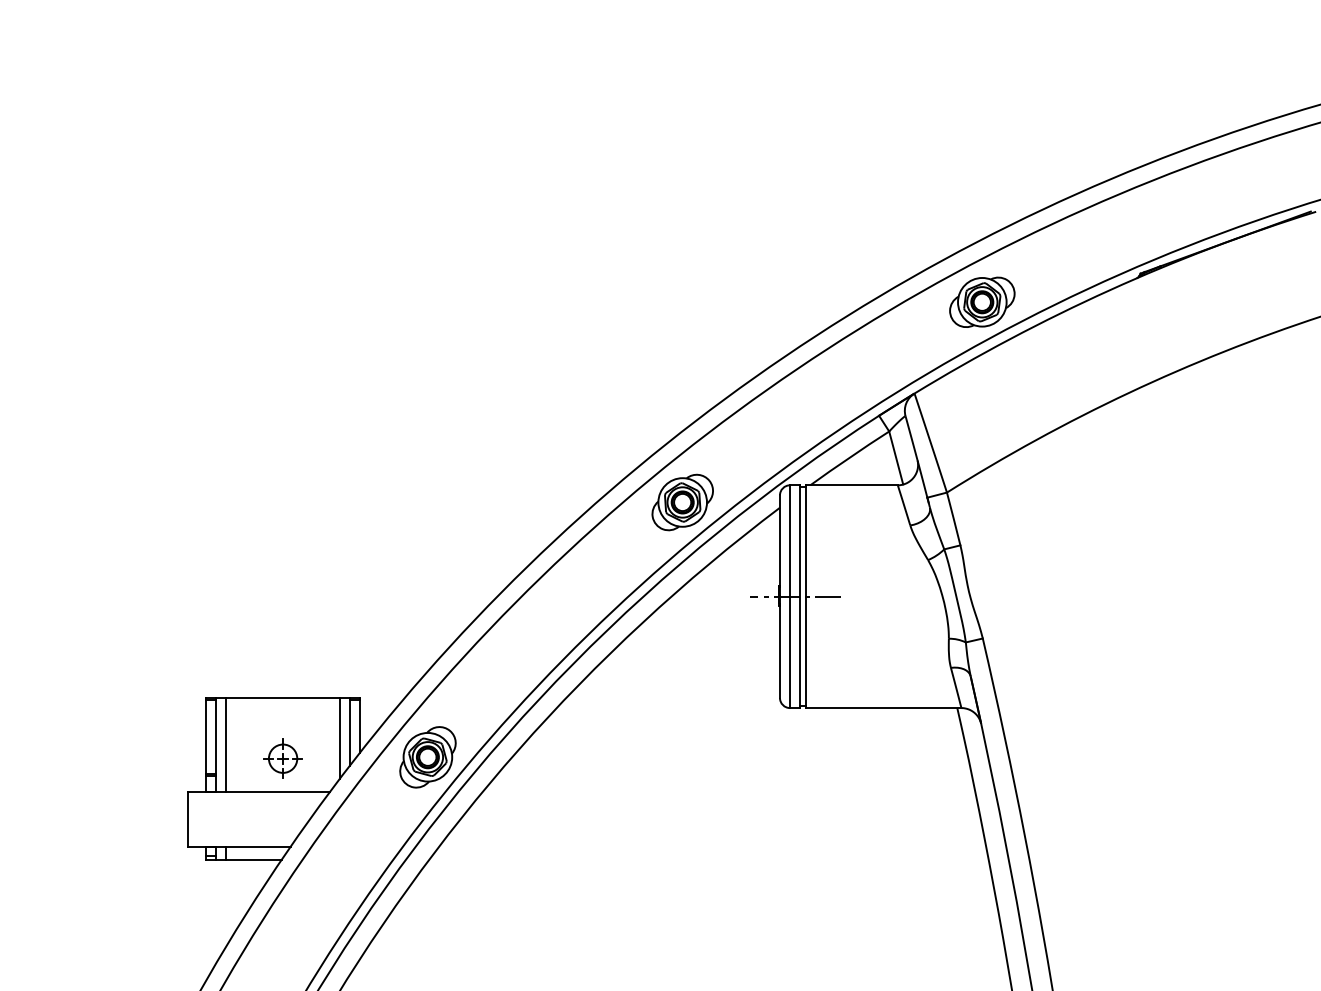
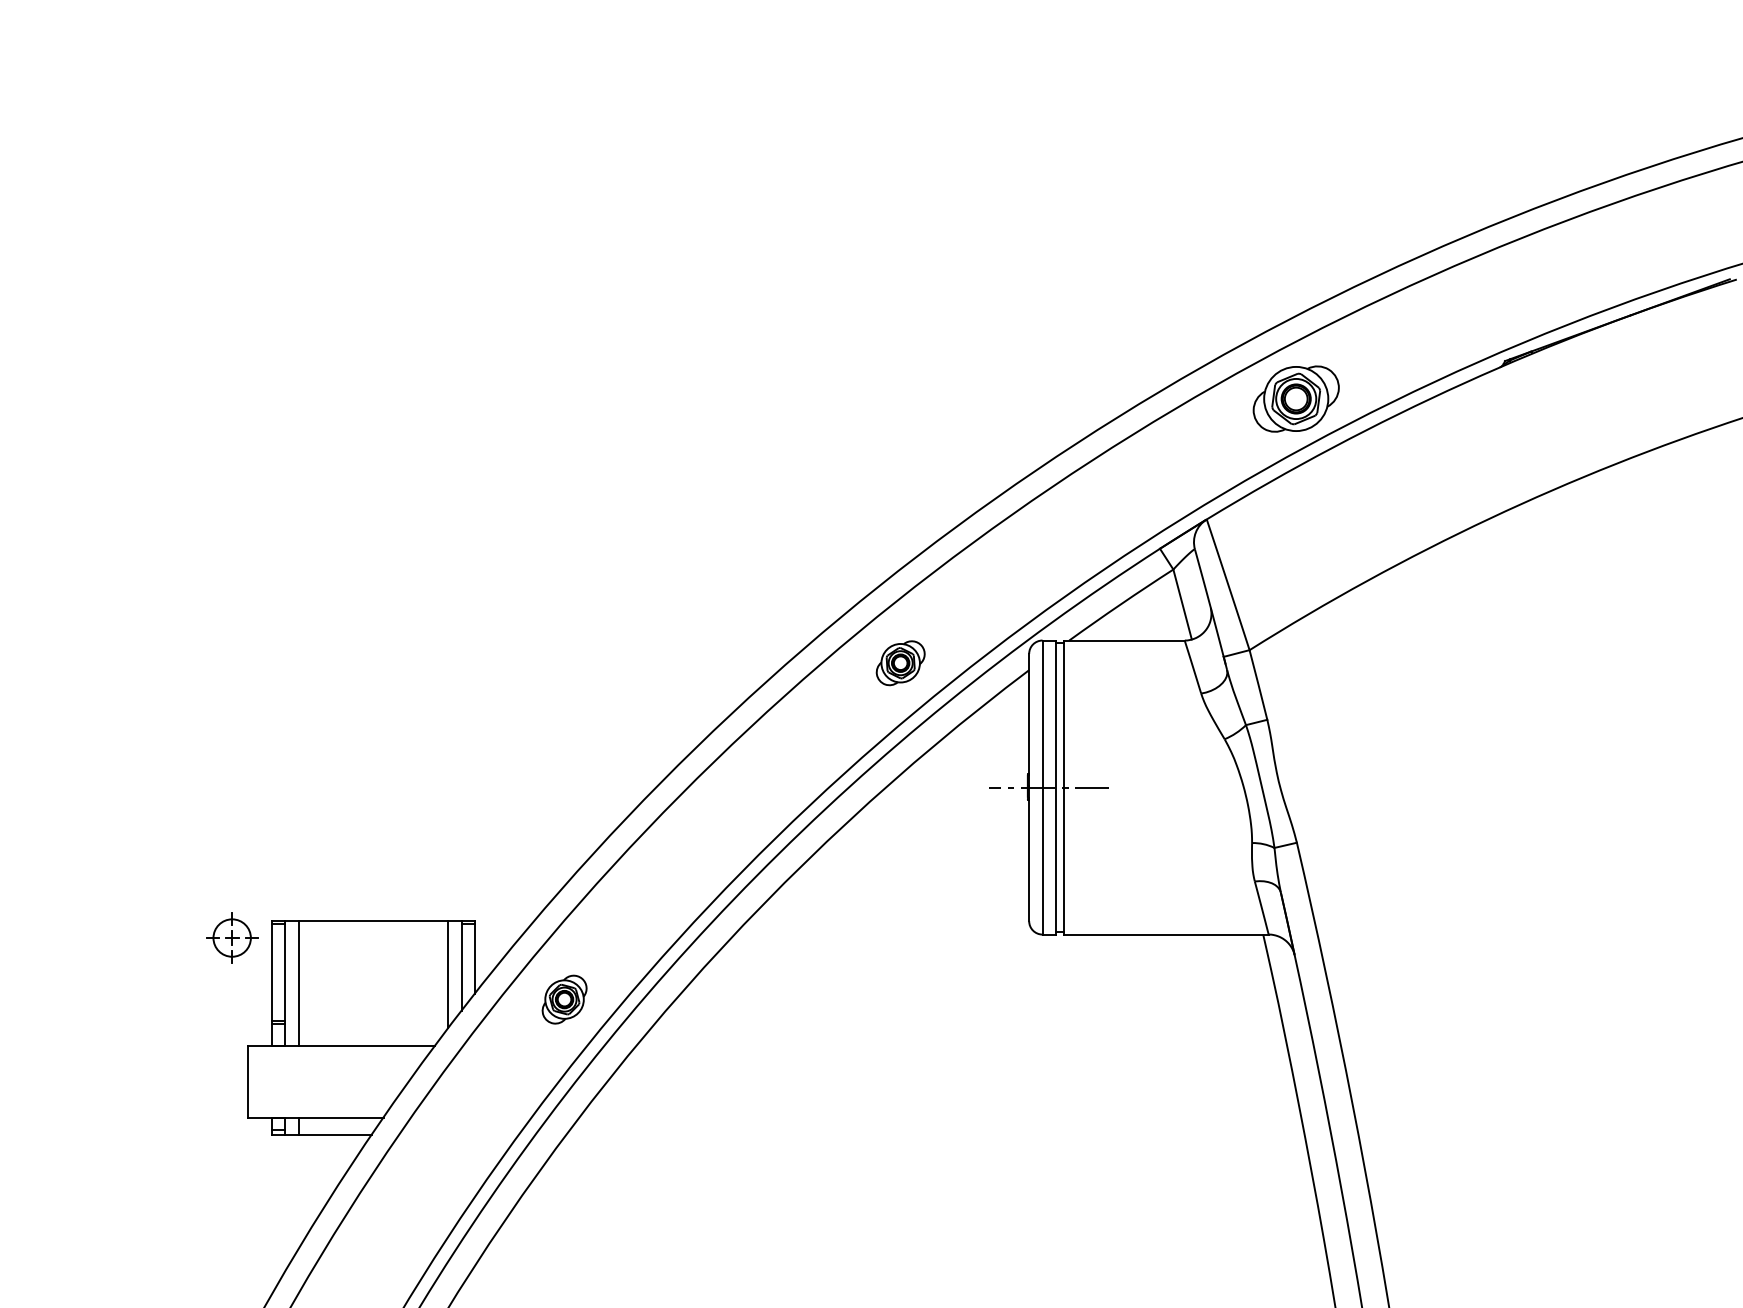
part: (682, 502) -> (900, 663), size x0.6
part: (427, 757) -> (563, 999), size x0.6
part: (282, 758) -> (231, 937), moved

